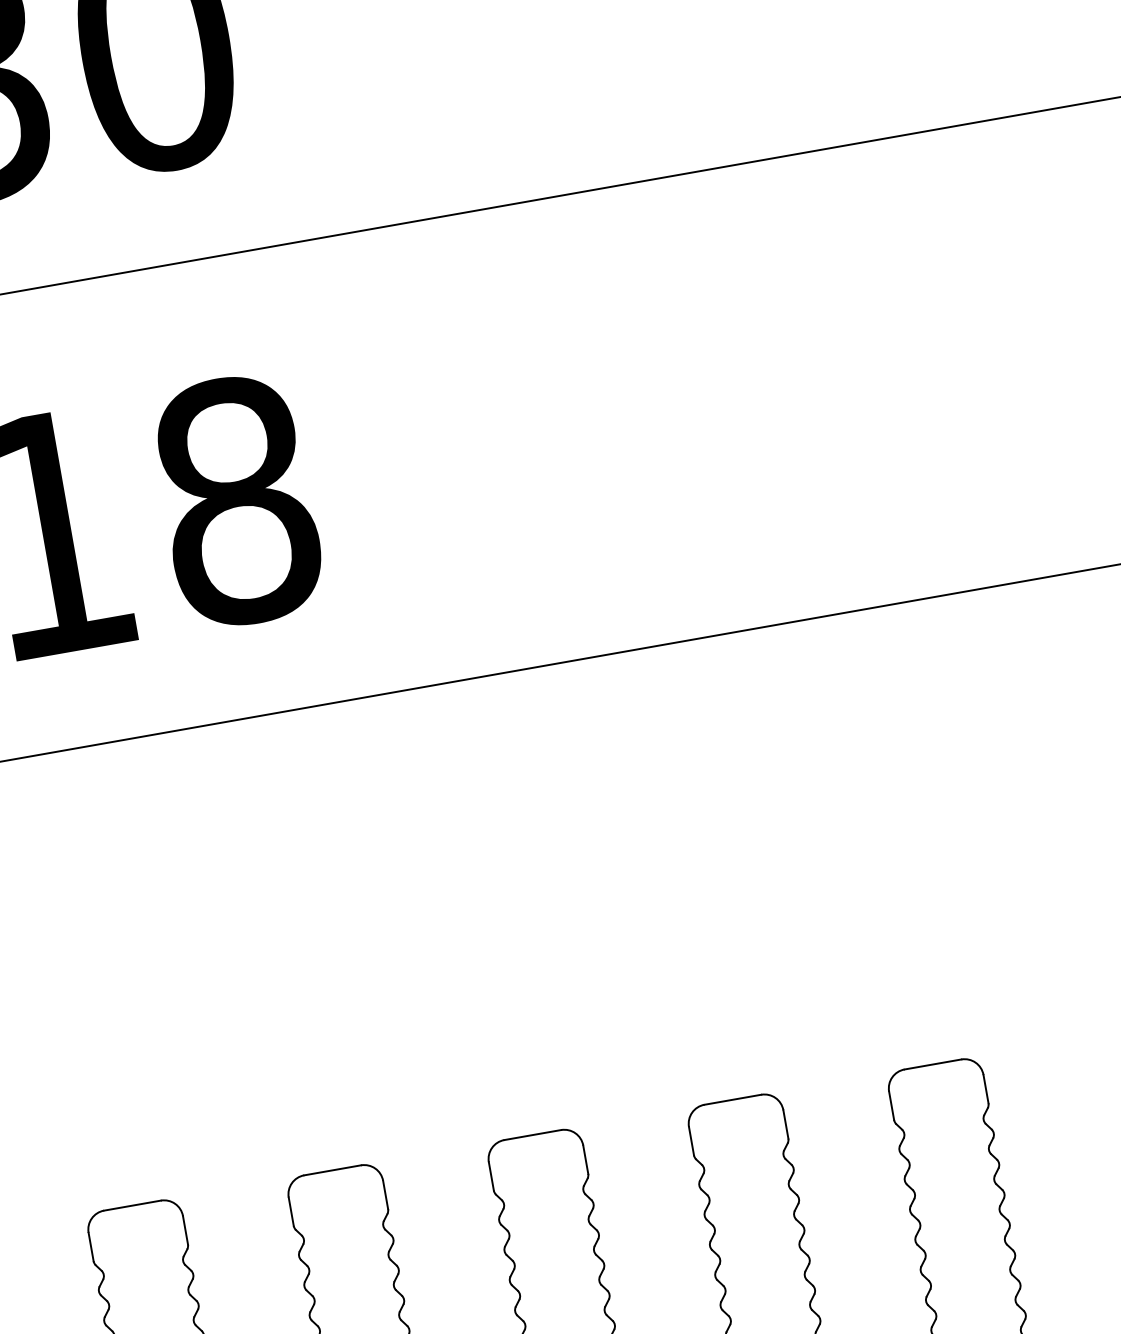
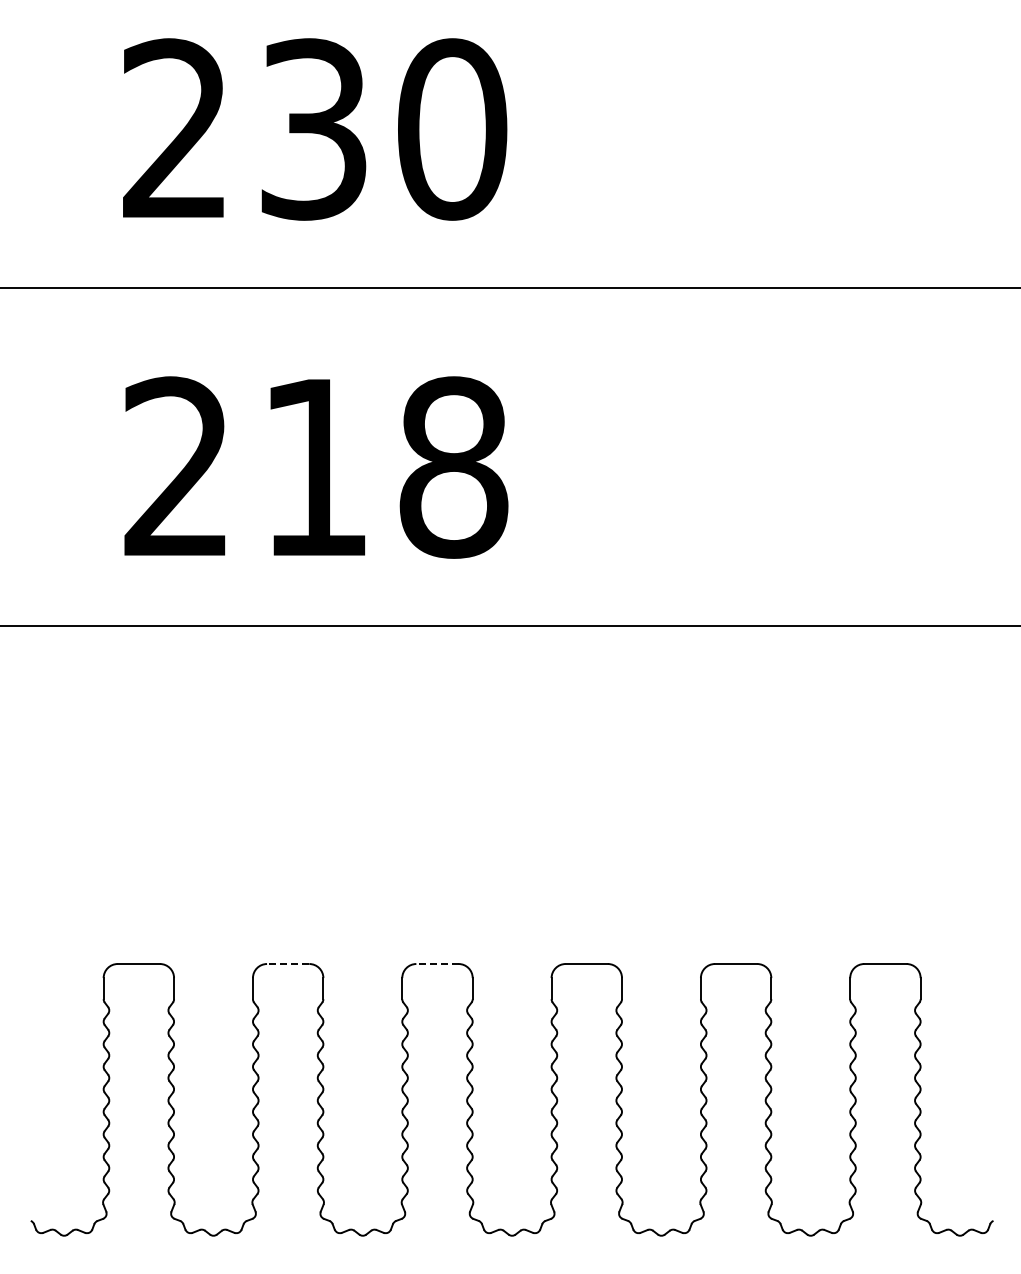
line: (332, 1170) -> (437, 964), solid -> dashed
line: (131, 1206) -> (287, 964), solid -> dashed

